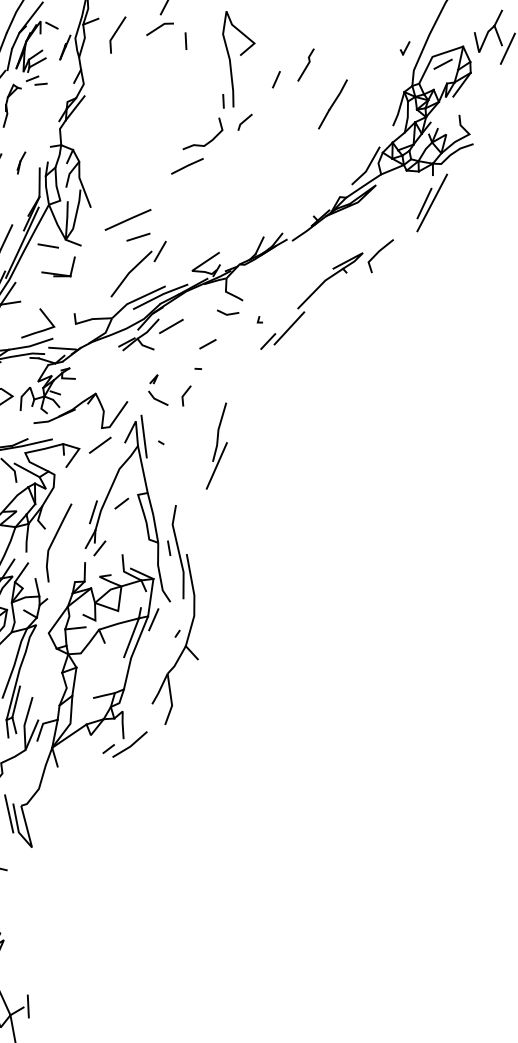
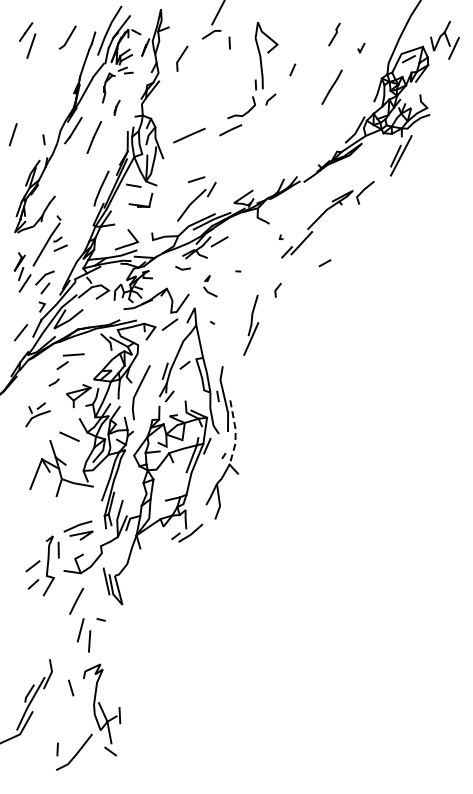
line: (116, 33) -> (181, 57), moved
part: (405, 47) -> (361, 47), moved
part: (306, 64) -> (334, 34), moved
line: (20, 162) -> (116, 107), moved
line: (128, 219) -> (189, 135), moved
line: (227, 313) -> (182, 268), moved
line: (207, 344) -> (324, 263), moved
line: (185, 394) -> (277, 289), moved
line: (143, 436) -> (200, 318), removed
line: (194, 601) -> (235, 433), solid -> dashed

